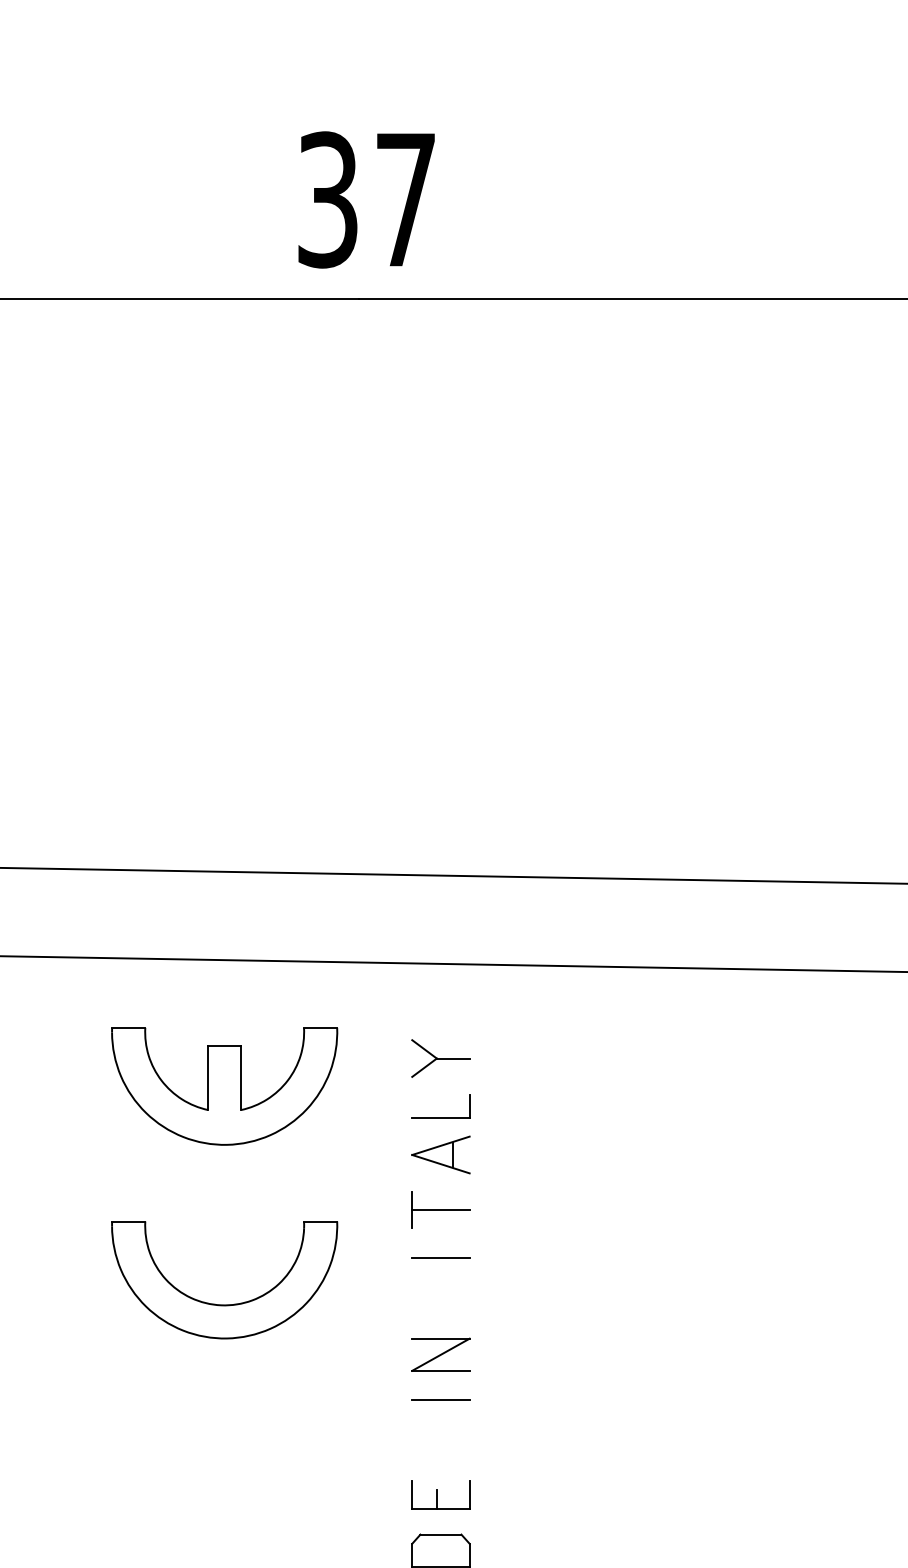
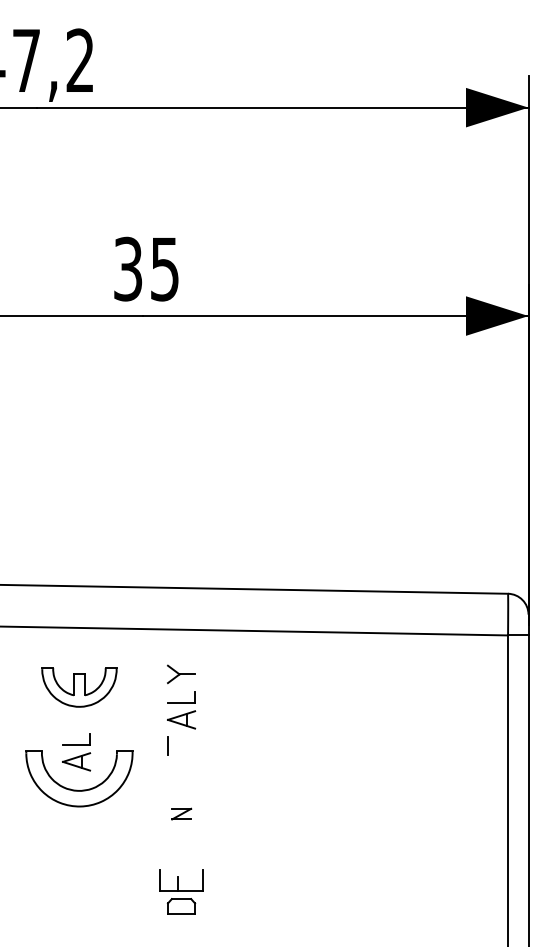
text: (404, 200) -> (164, 269), 37 -> 35
part: (224, 1086) -> (79, 687), size x0.7
line: (440, 1209) -> (181, 745), removed
part: (218, 1224) -> (76, 752), added
line: (440, 1257) -> (181, 768), removed
part: (440, 1353) -> (181, 813), size x0.7
line: (440, 1399) -> (181, 835), removed
part: (440, 1495) -> (181, 880), size x1.6

